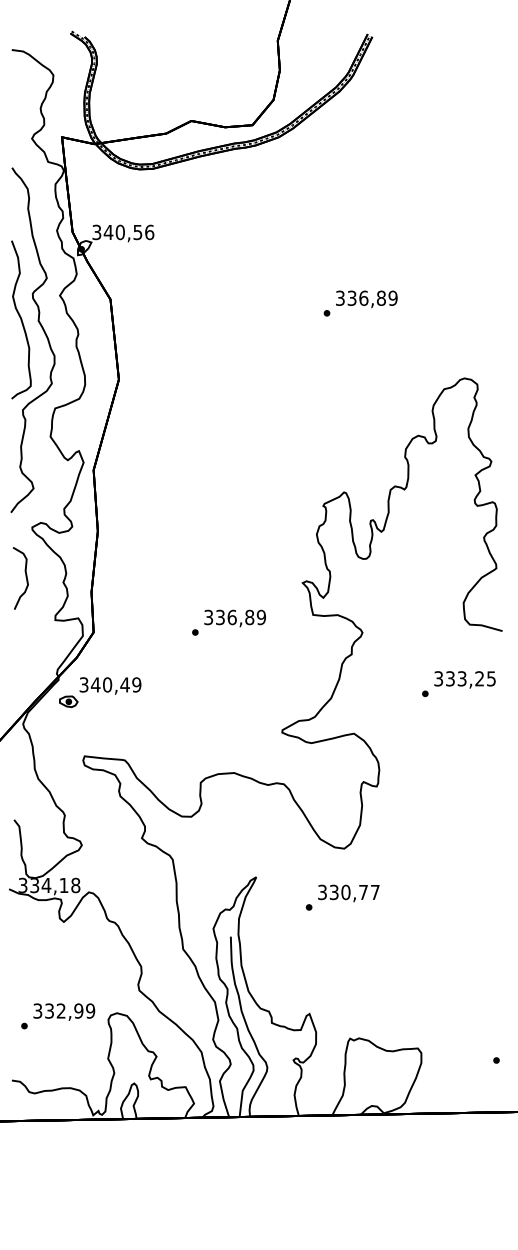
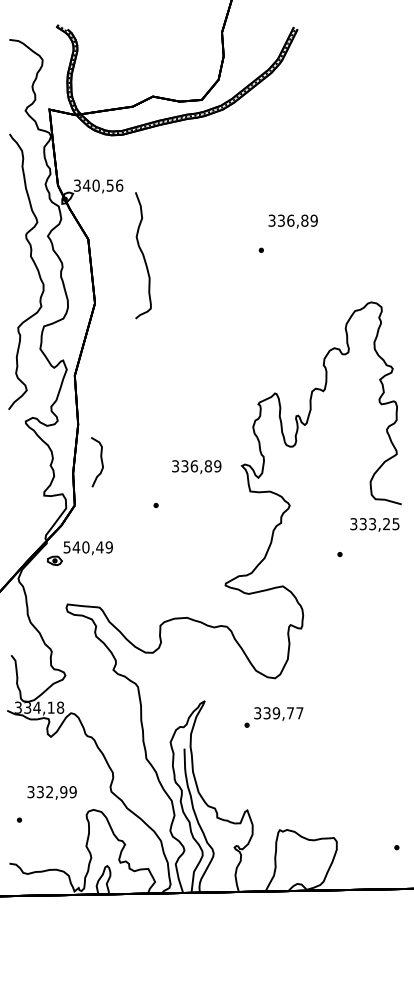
text: (366, 299) -> (292, 221), moved
curve: (21, 319) -> (143, 255), moved
curve: (25, 577) -> (101, 461), moved
text: (234, 618) -> (196, 467), moved
text: (464, 679) -> (374, 524), moved
text: (84, 684) -> (67, 547), 340,49 -> 540,49
text: (345, 892) -> (276, 713), 330,77 -> 339,77
text: (64, 1011) -> (52, 792), moved

